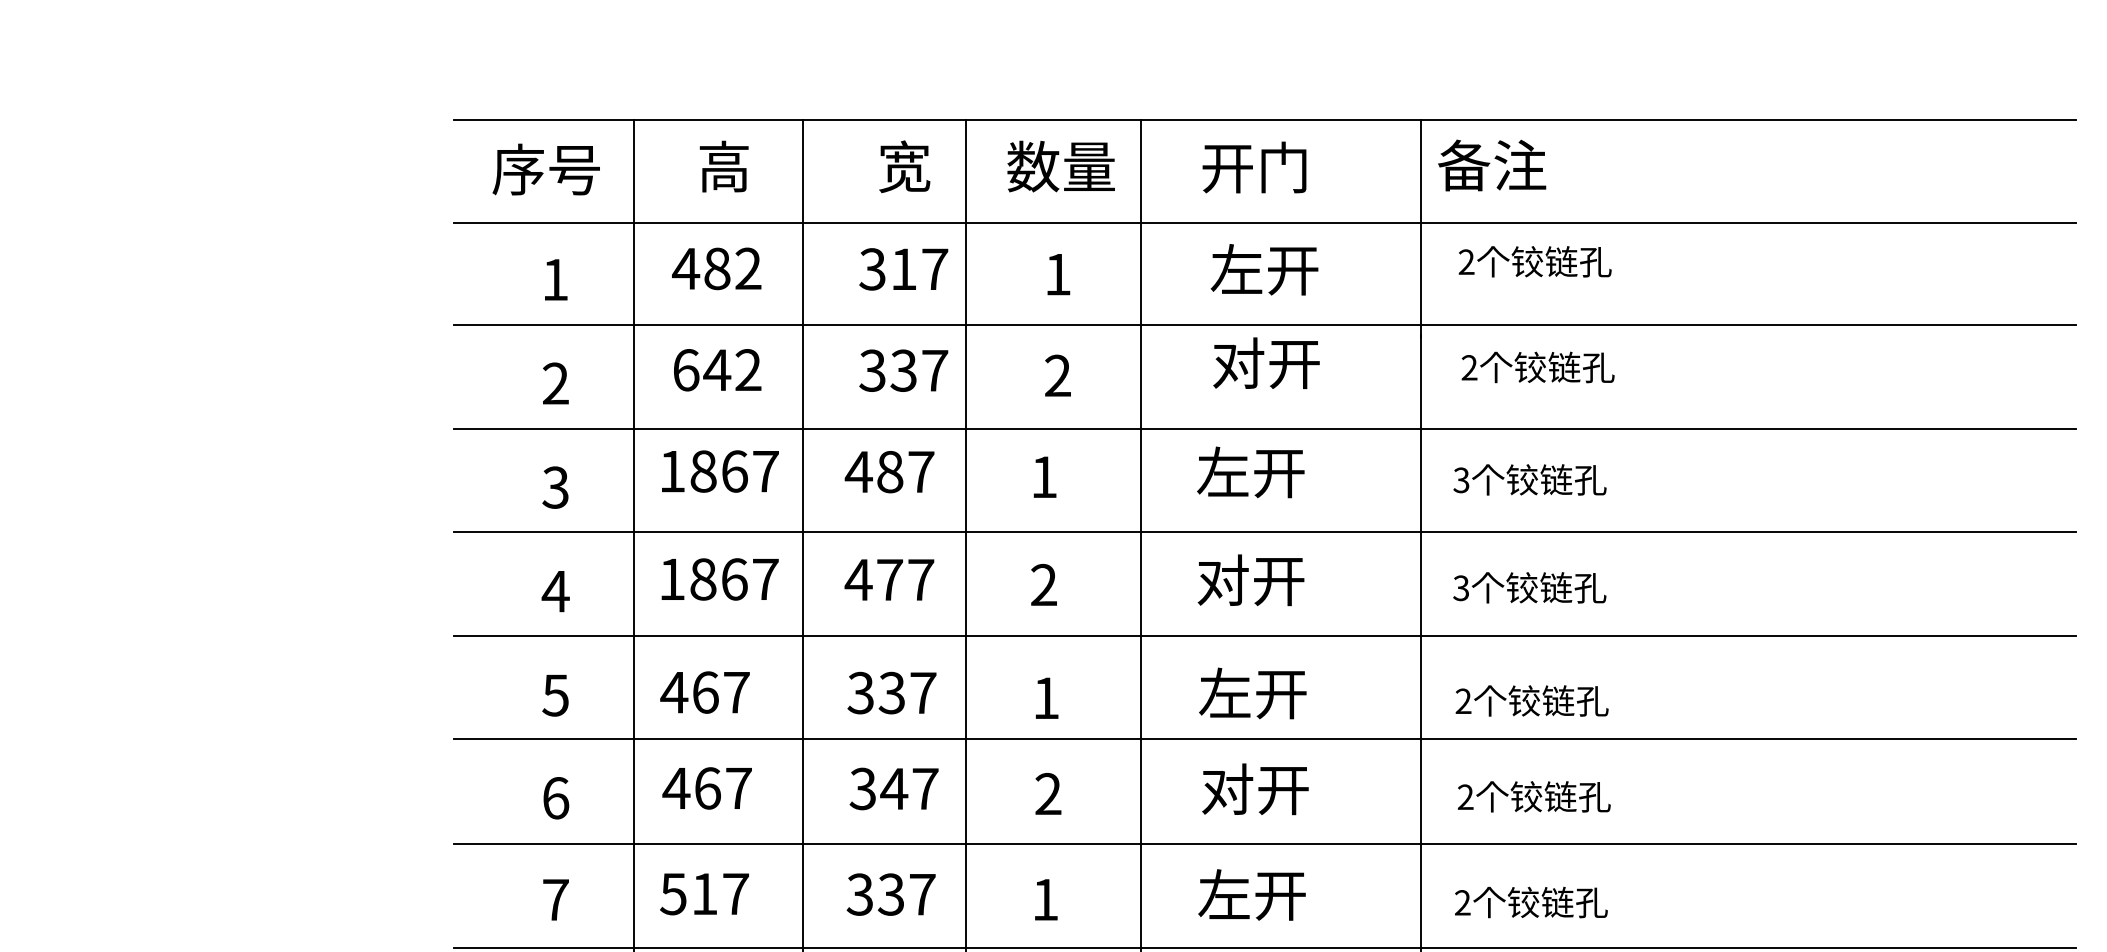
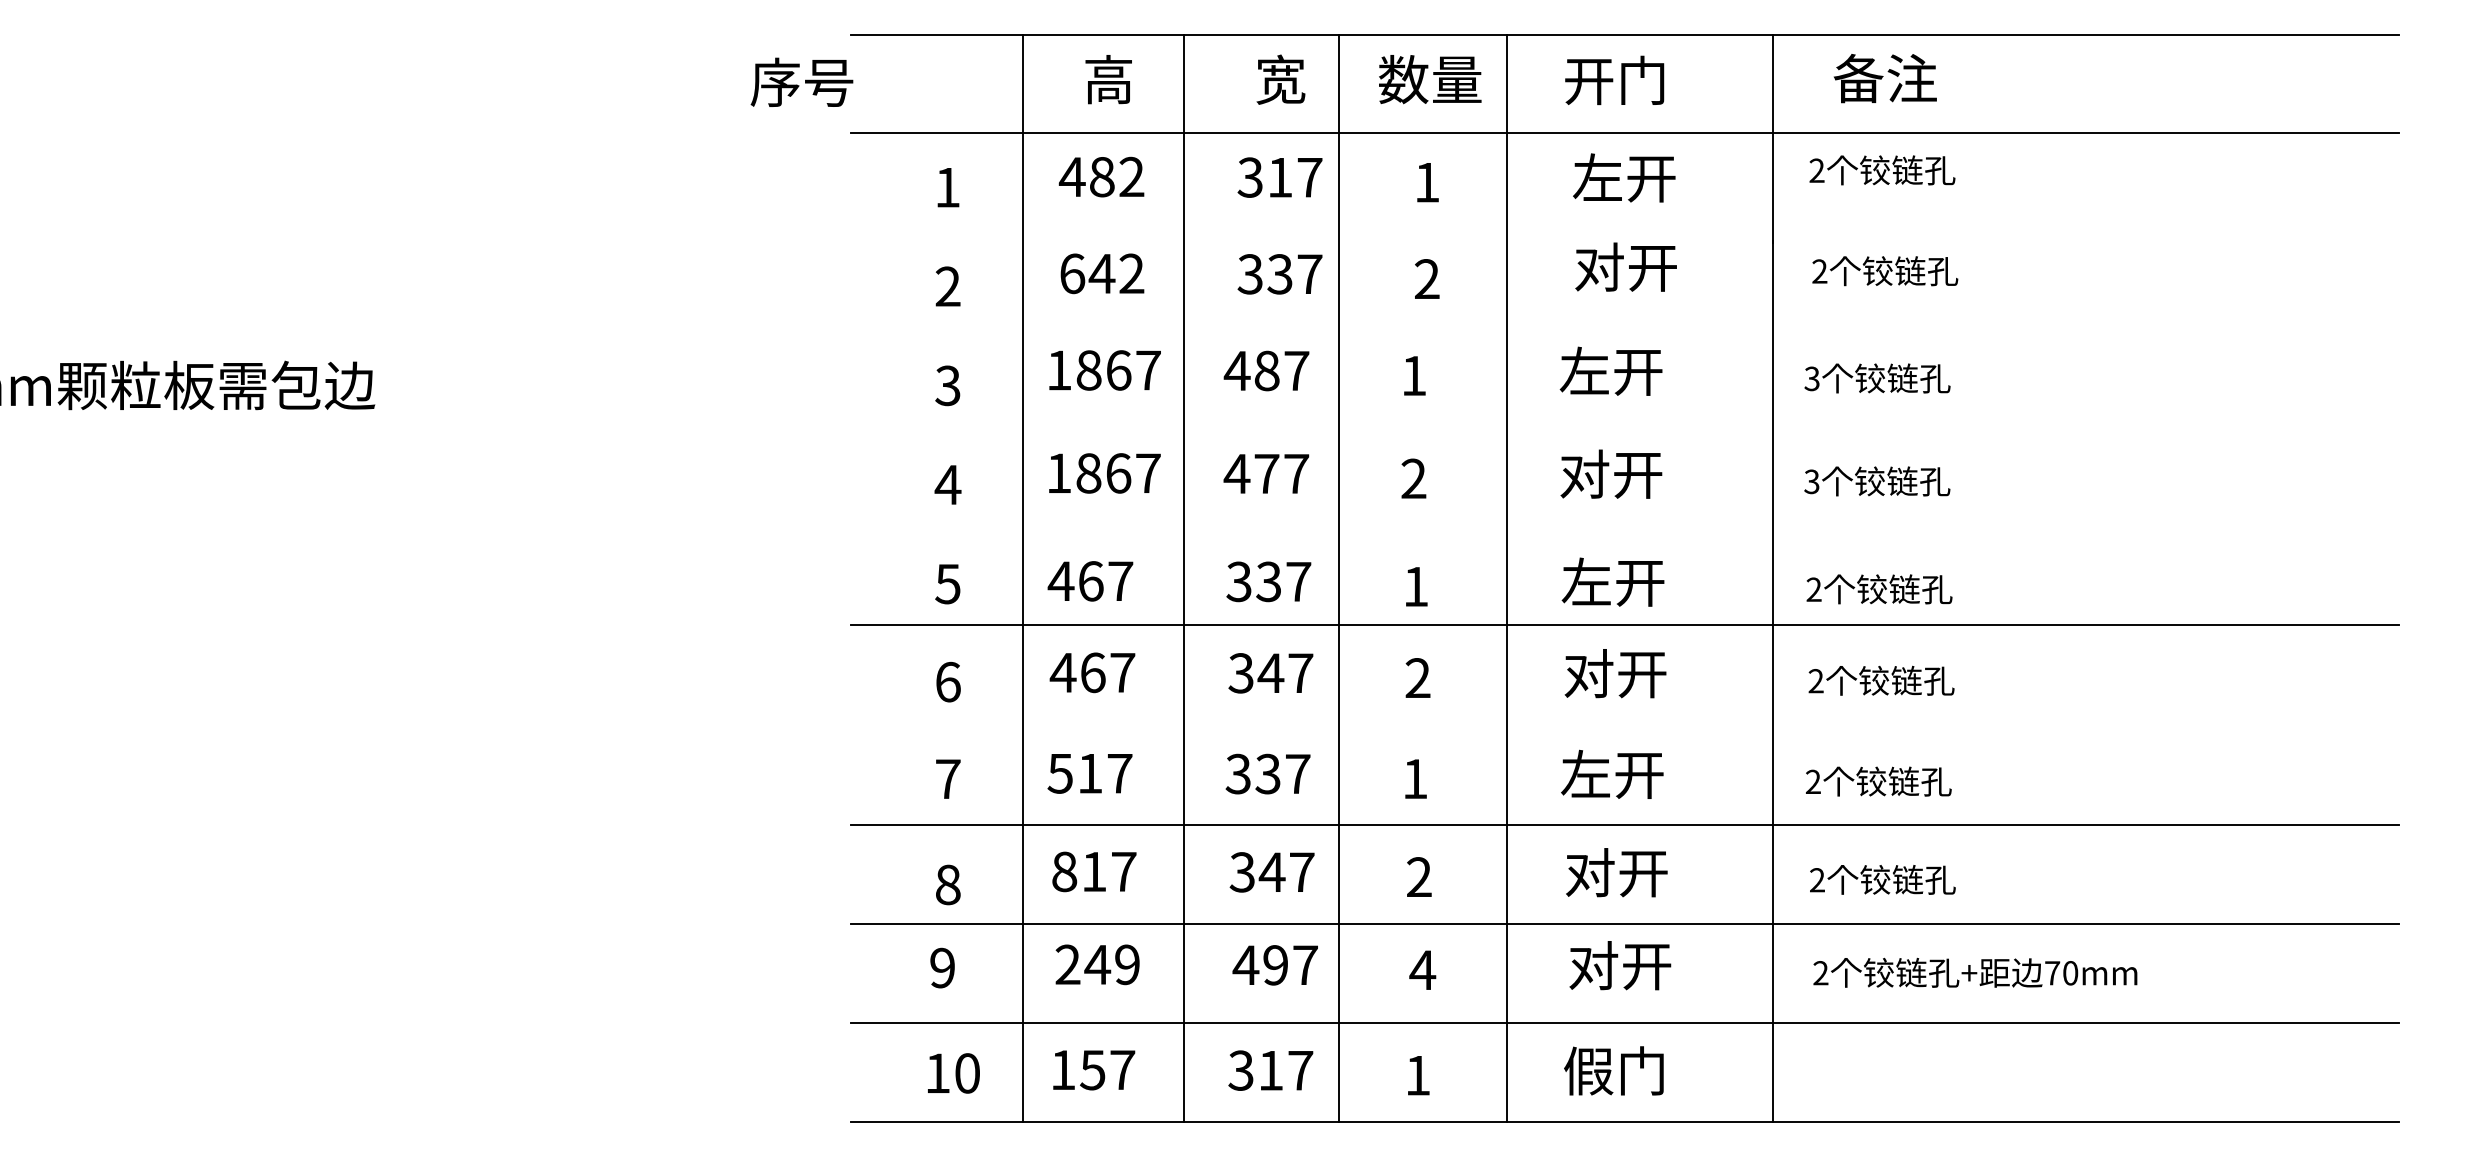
text: (1491, 165) -> (1884, 78), moved
text: (545, 168) -> (801, 81), moved
line: (1264, 325) -> (1624, 231), removed
line: (1264, 429) -> (1624, 330), removed
line: (1264, 532) -> (1624, 428), removed
line: (1264, 636) -> (1624, 527), removed
line: (1264, 843) -> (1624, 725), removed

